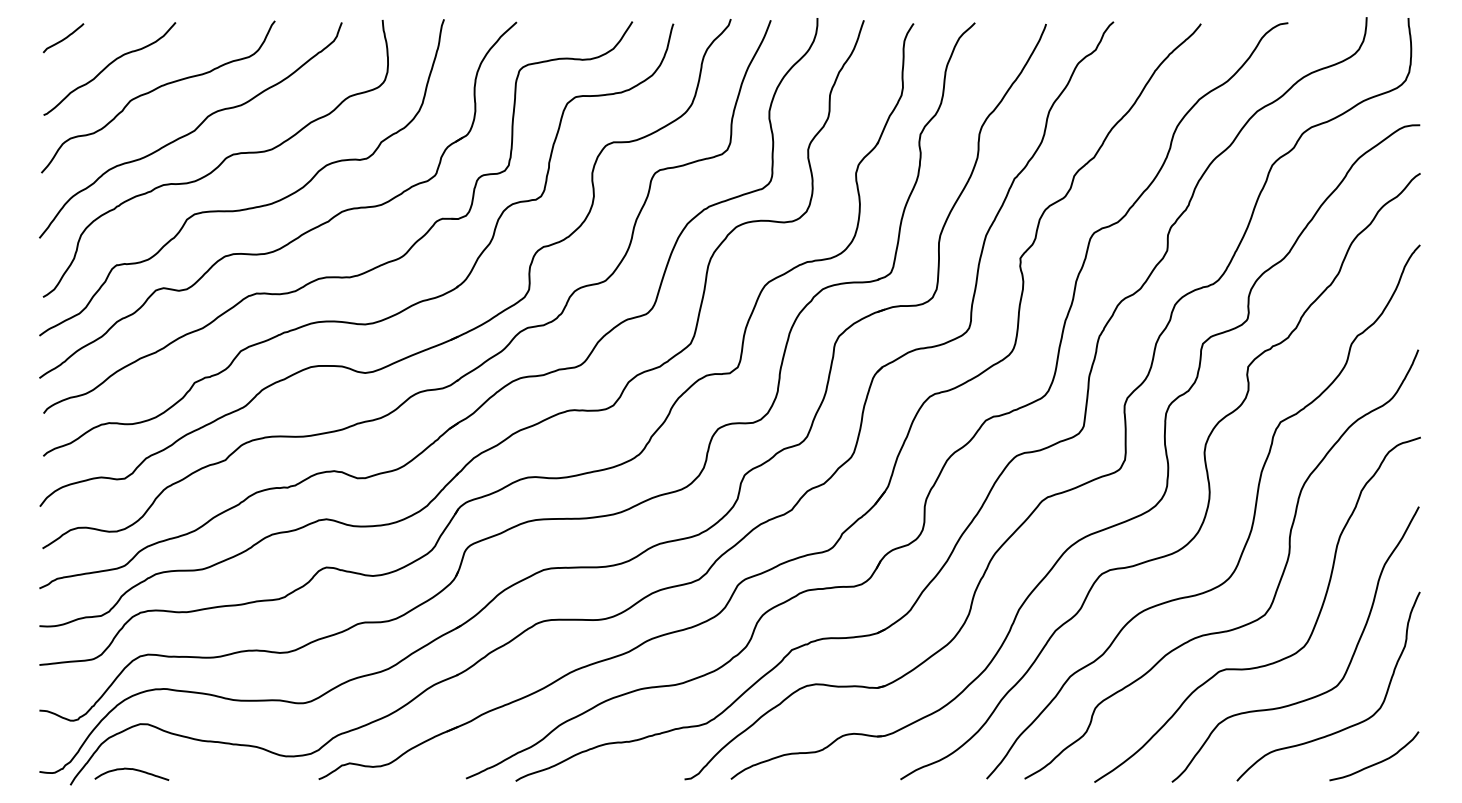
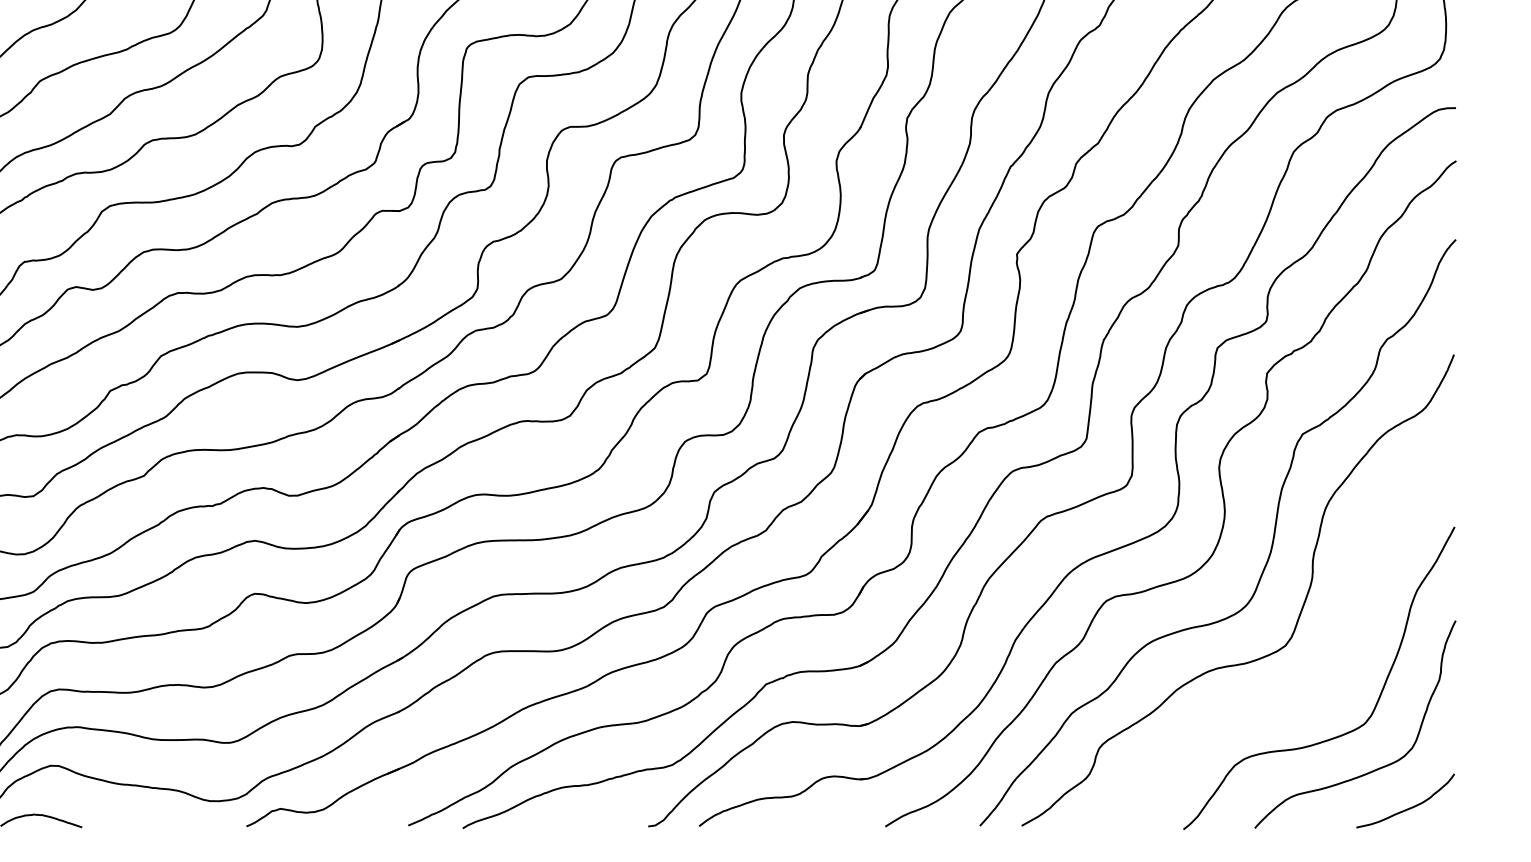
curve: (1279, 659) -> (1301, 694), removed

